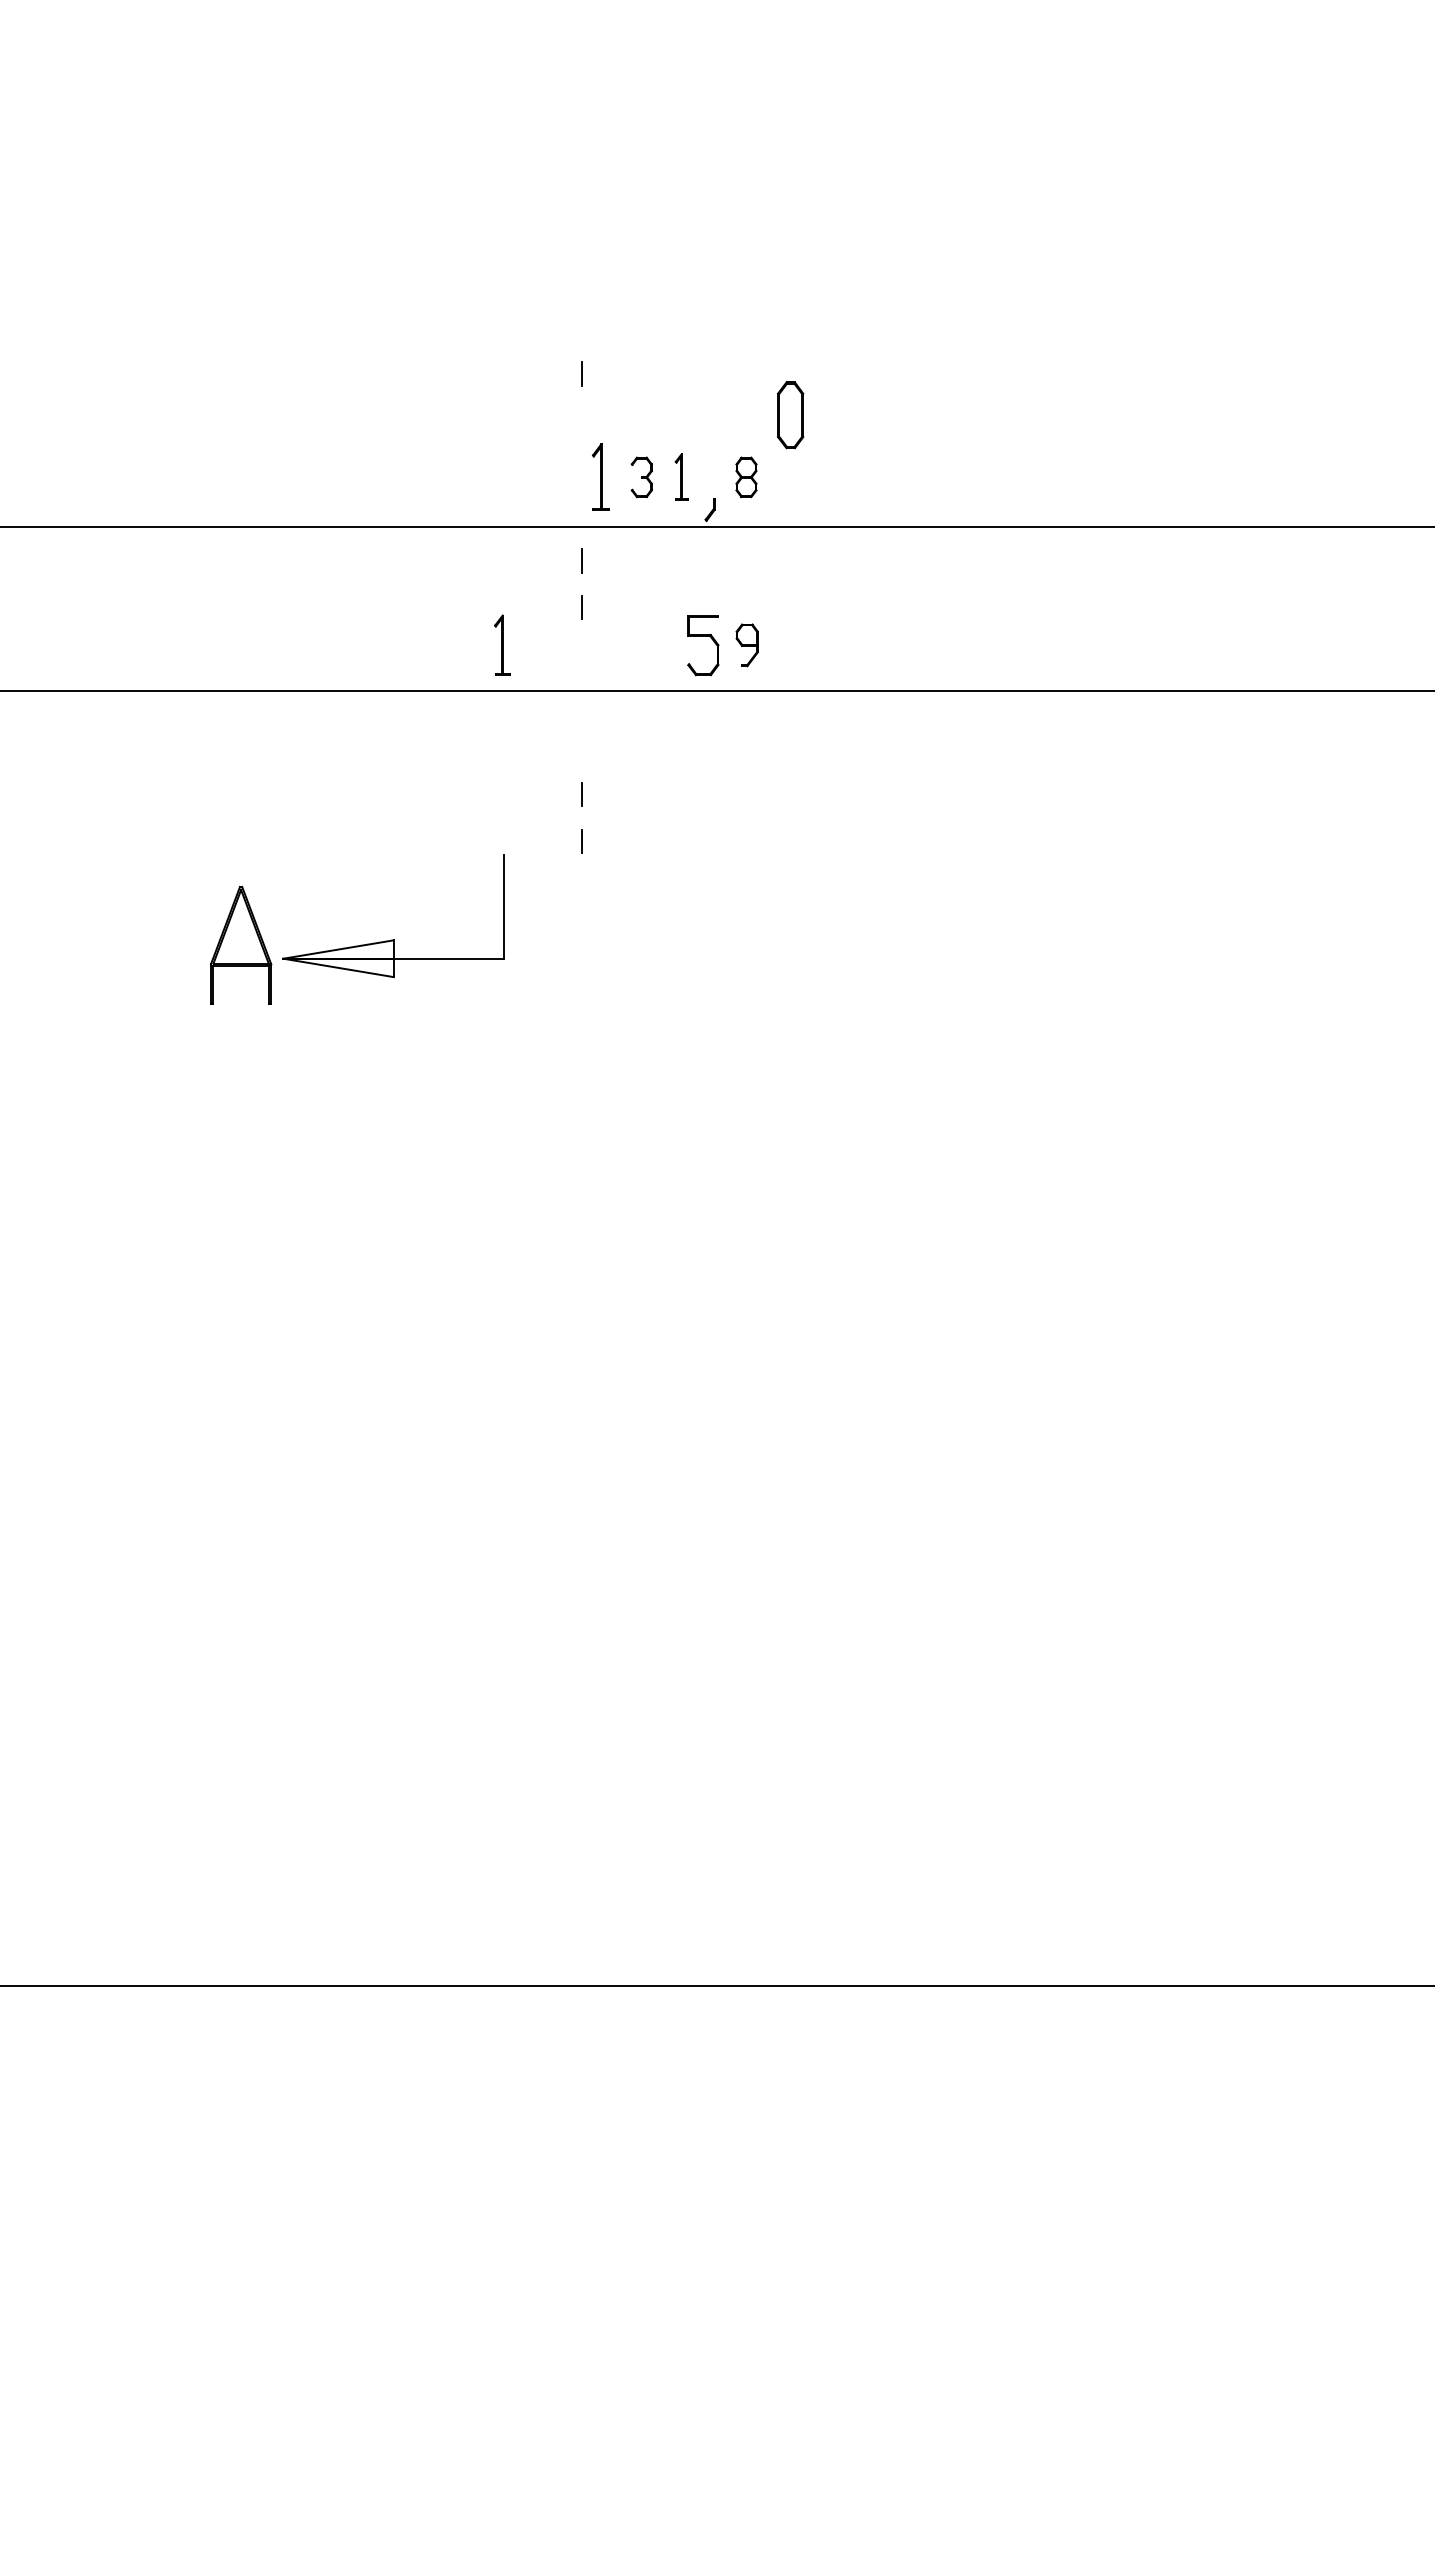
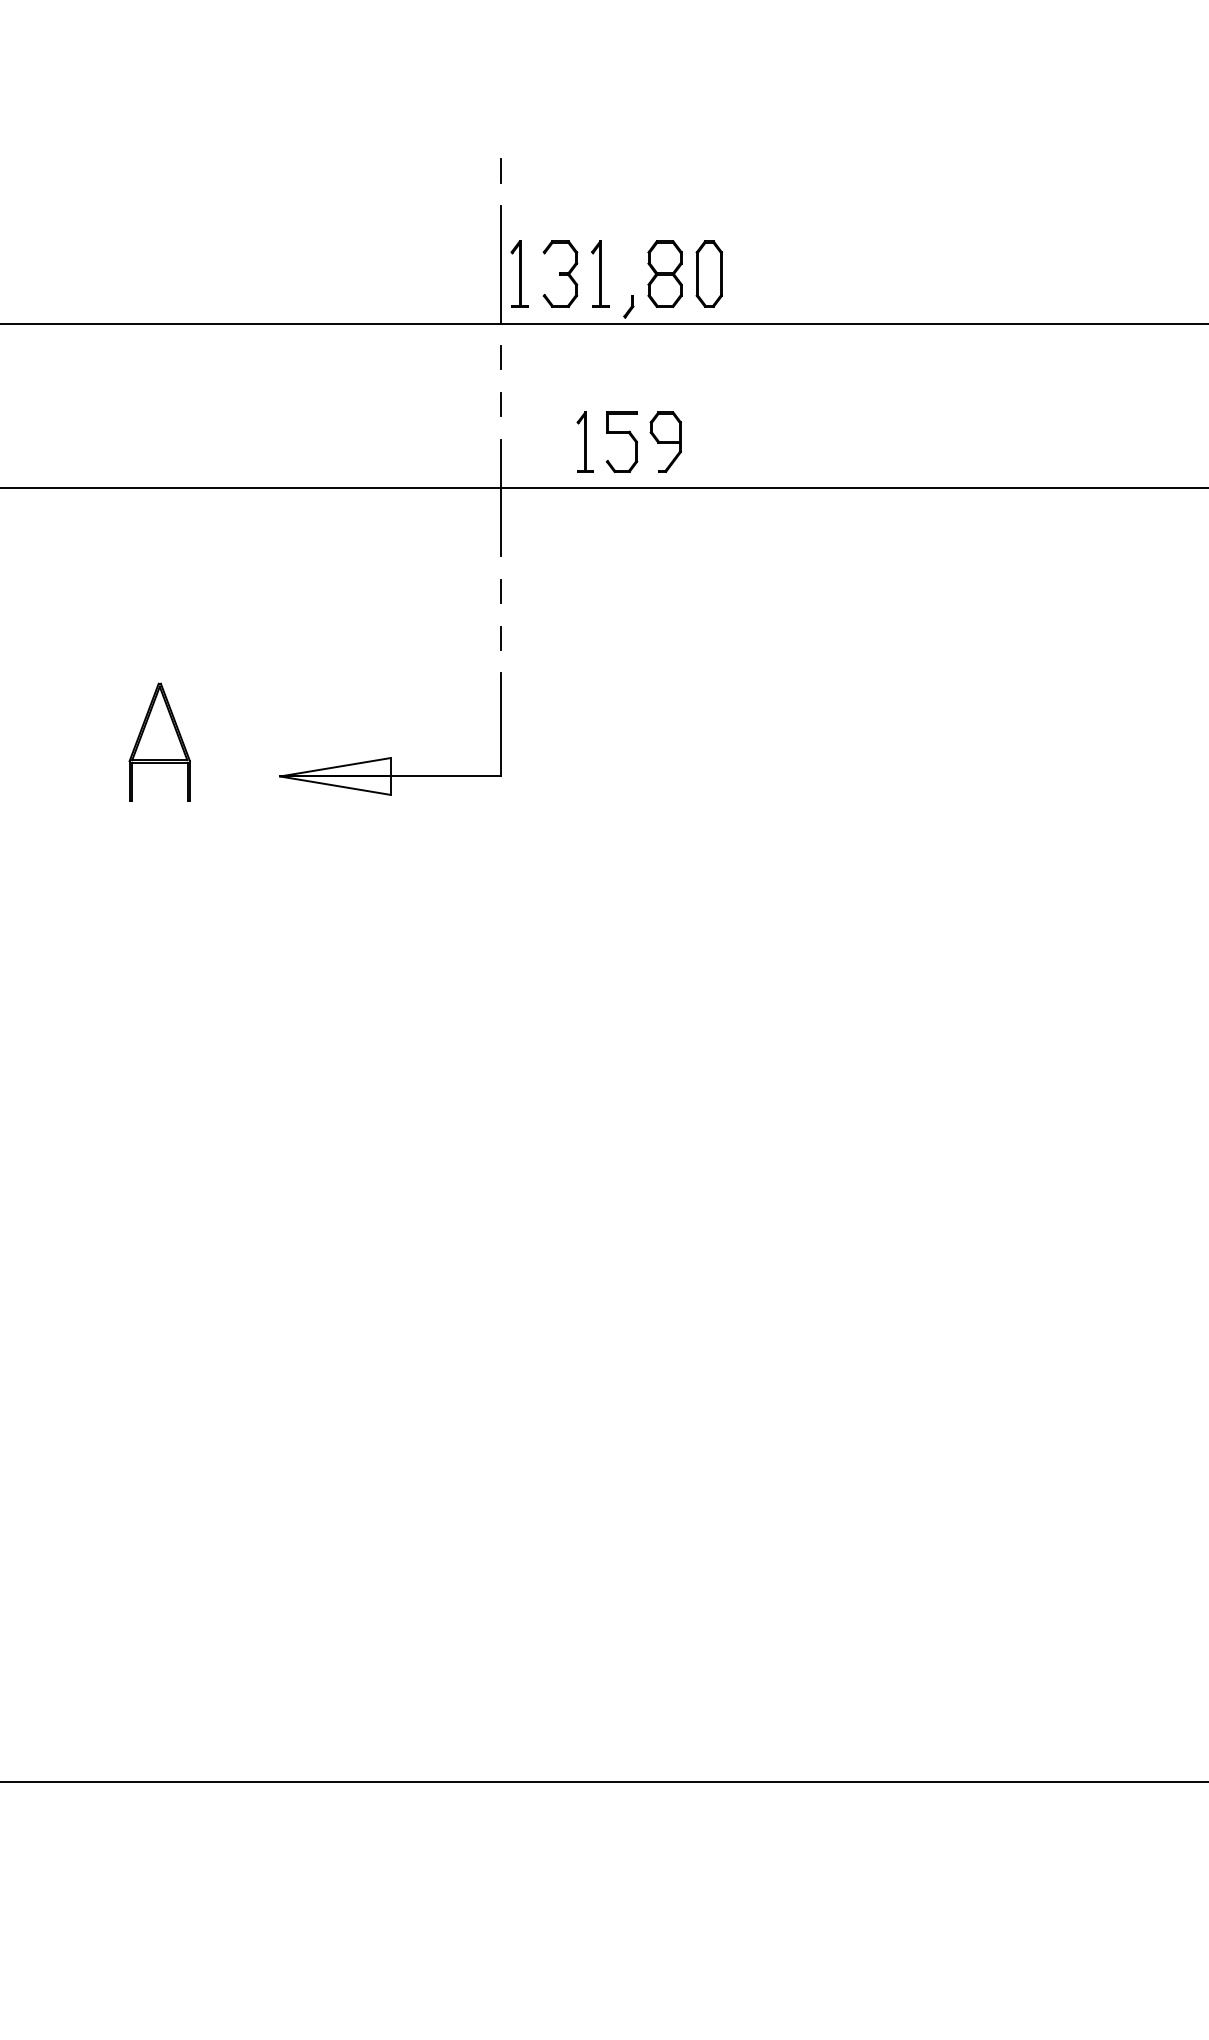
part: (790, 415) -> (709, 274), moved
line: (582, 467) -> (501, 264), added
part: (681, 476) -> (600, 273), size x1.43
part: (641, 477) -> (560, 274), size x1.67
part: (746, 477) -> (665, 274), size x1.67
part: (502, 644) -> (585, 441), moved
part: (747, 645) -> (666, 442), size x1.43
line: (582, 700) -> (501, 497), added
part: (393, 939) -> (390, 757), moved

